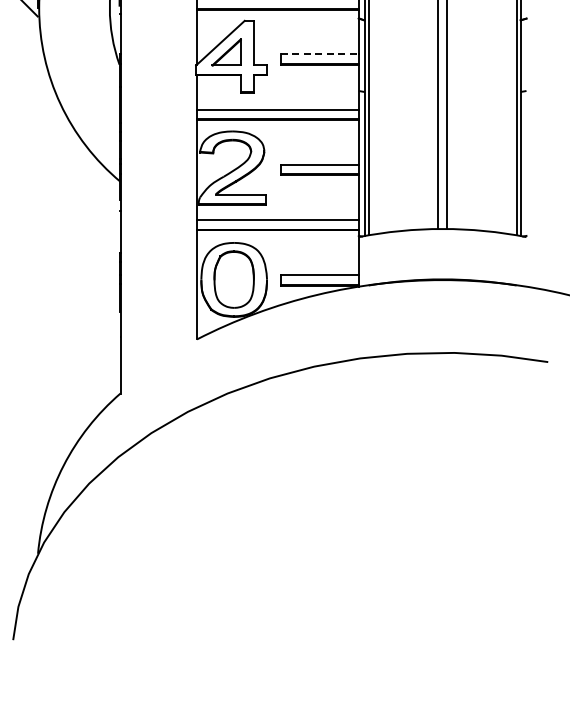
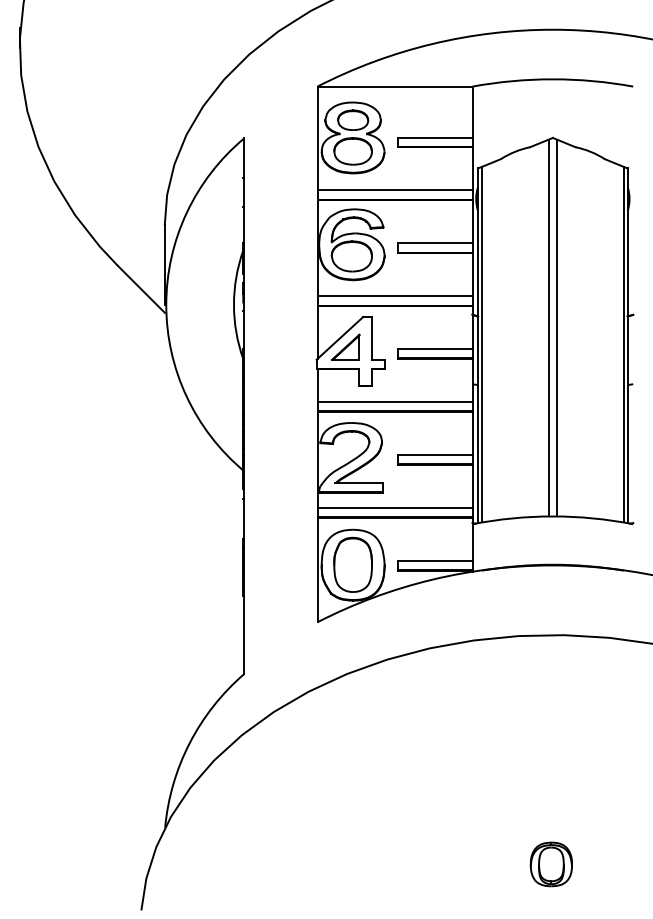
line: (320, 54) -> (435, 349), dashed -> solid
part: (440, 592) -> (550, 864), added

